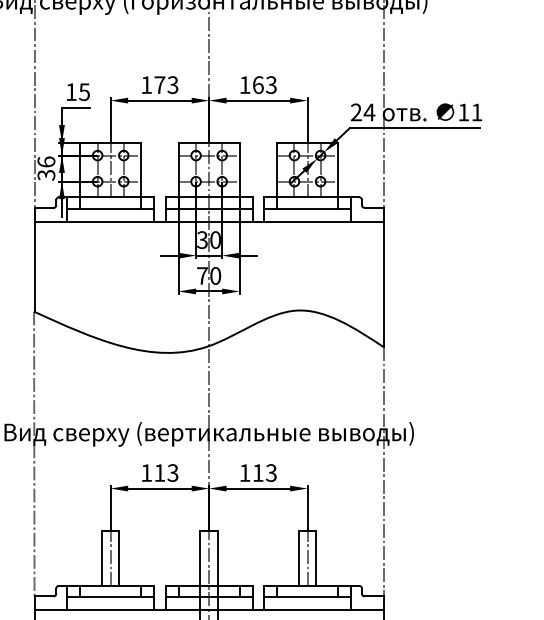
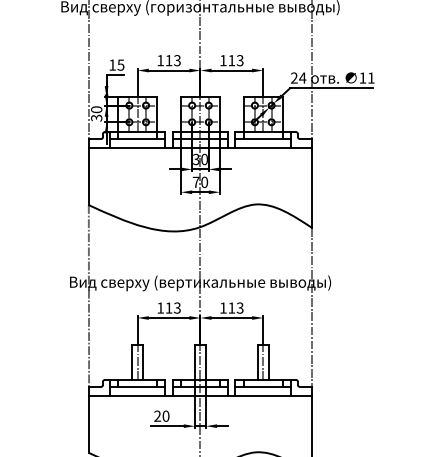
text: (159, 84) -> (168, 60), 173 -> 113
text: (257, 84) -> (231, 60), 163 -> 113
text: (46, 161) -> (96, 109), 36 -> 30

